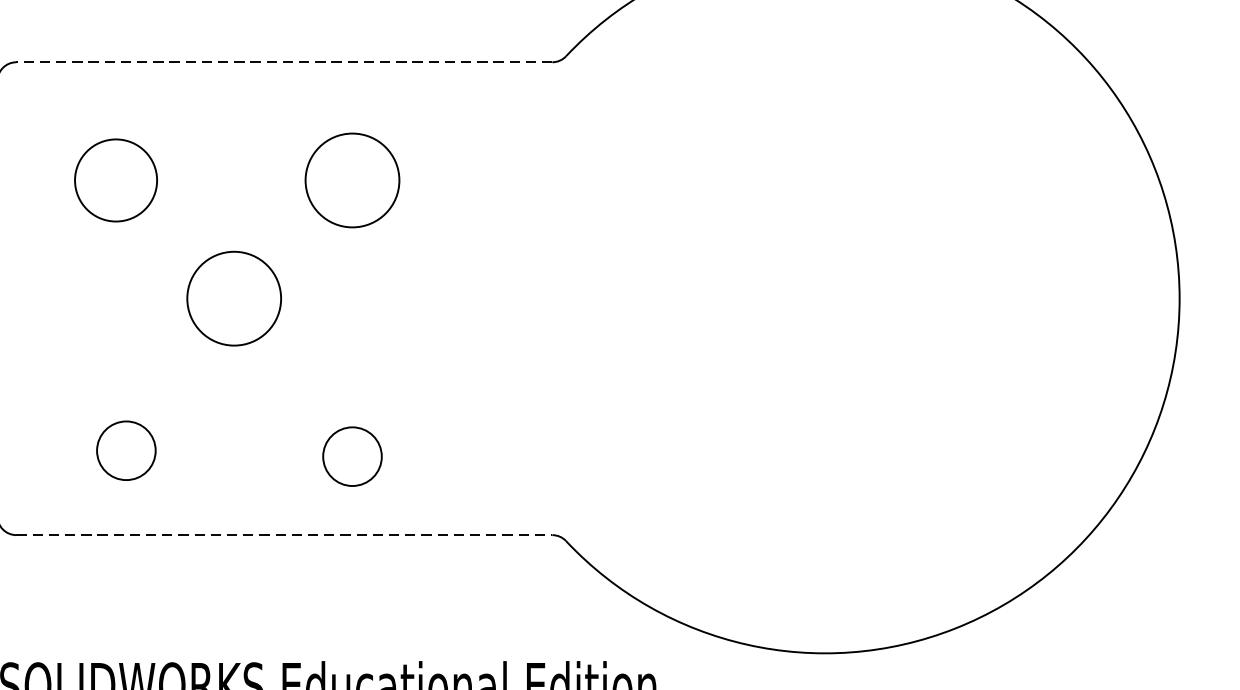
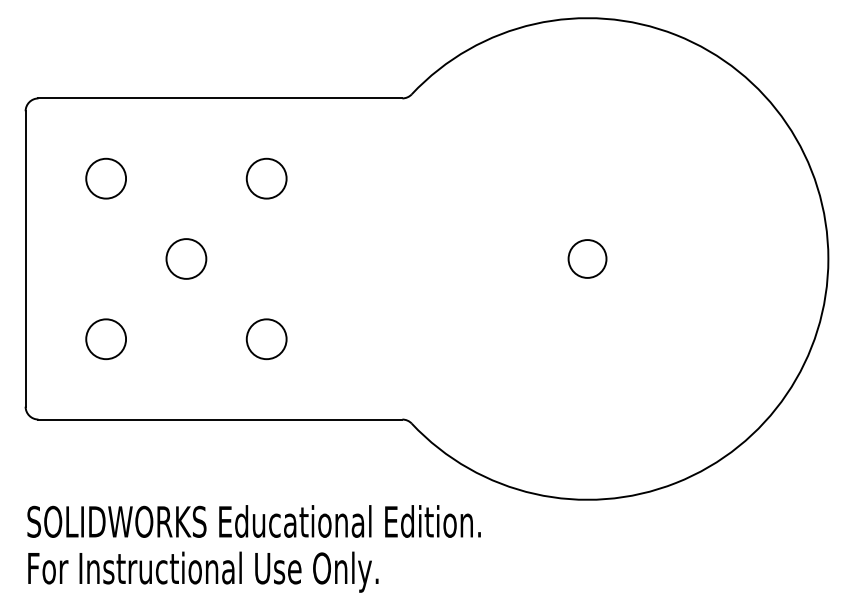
line: (284, 62) -> (220, 98), dashed -> solid
circle: (116, 180) -> (106, 178), size x0.71
circle: (352, 180) -> (266, 178), size x0.62
circle: (234, 297) -> (186, 258), size x0.62
circle: (824, 297) -> (587, 258), added
circle: (125, 451) -> (105, 339), moved
circle: (352, 457) -> (266, 339), moved
line: (284, 535) -> (220, 419), dashed -> solid

